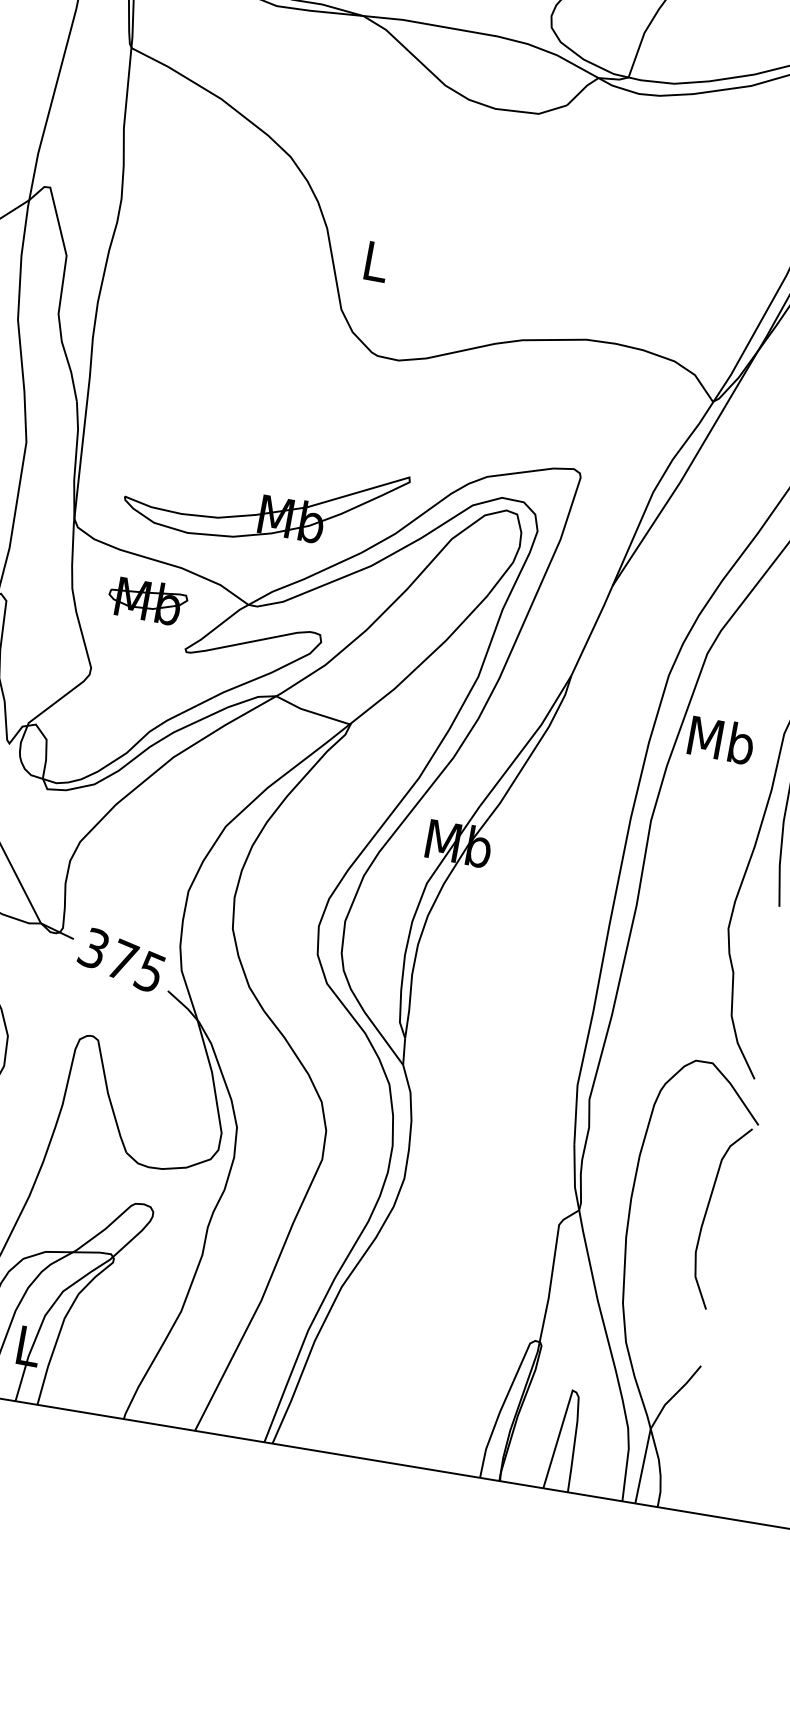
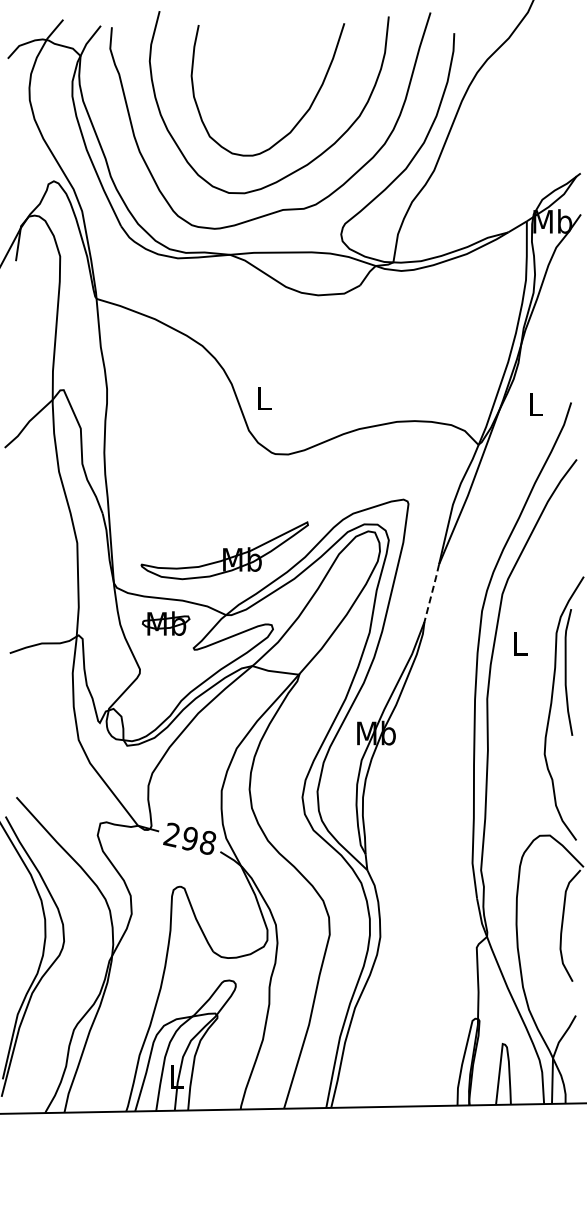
line: (591, 631) -> (431, 593), solid -> dashed
text: (720, 739) -> (519, 643), Mb -> L
text: (121, 959) -> (189, 838), 375 -> 298

